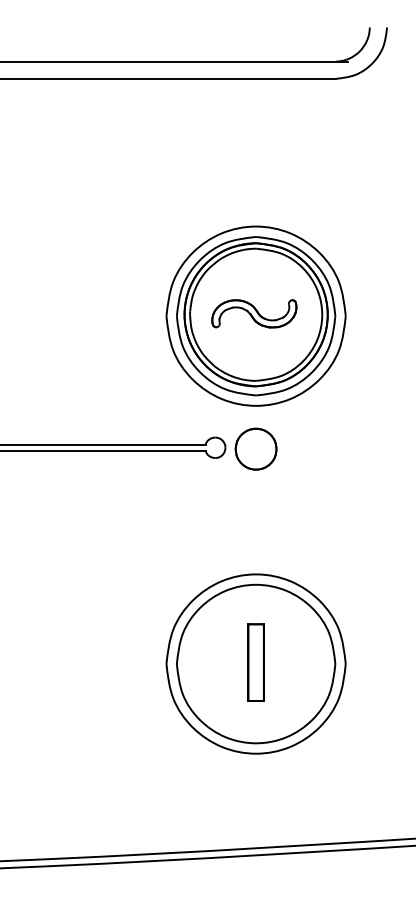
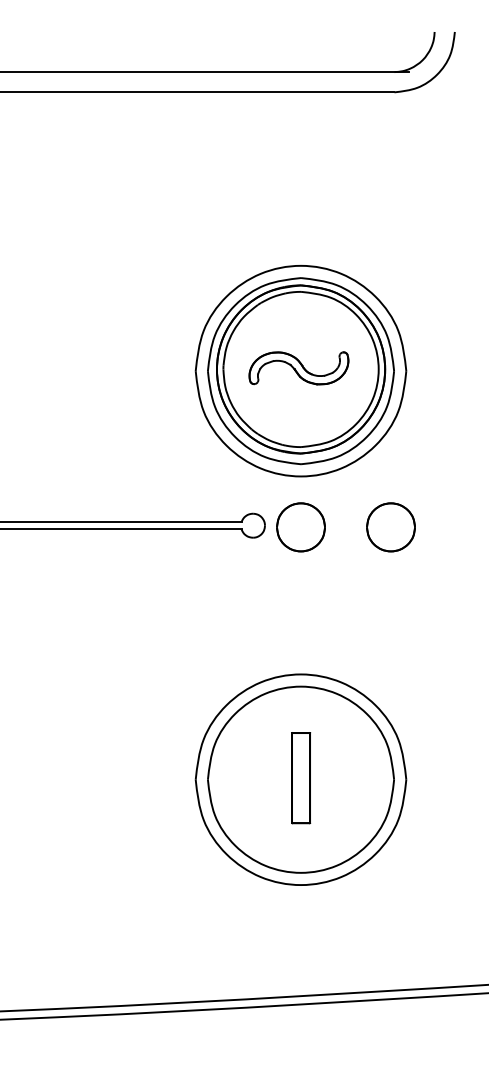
part: (332, 449) -> (390, 527), added

